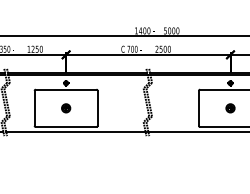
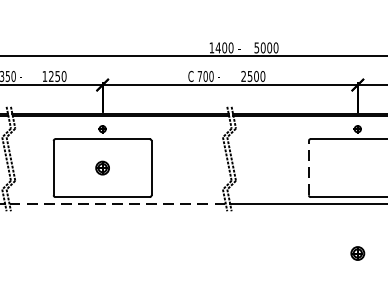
line: (199, 108) -> (309, 168), solid -> dashed
part: (230, 108) -> (357, 253), moved
line: (75, 131) -> (117, 204), solid -> dashed

